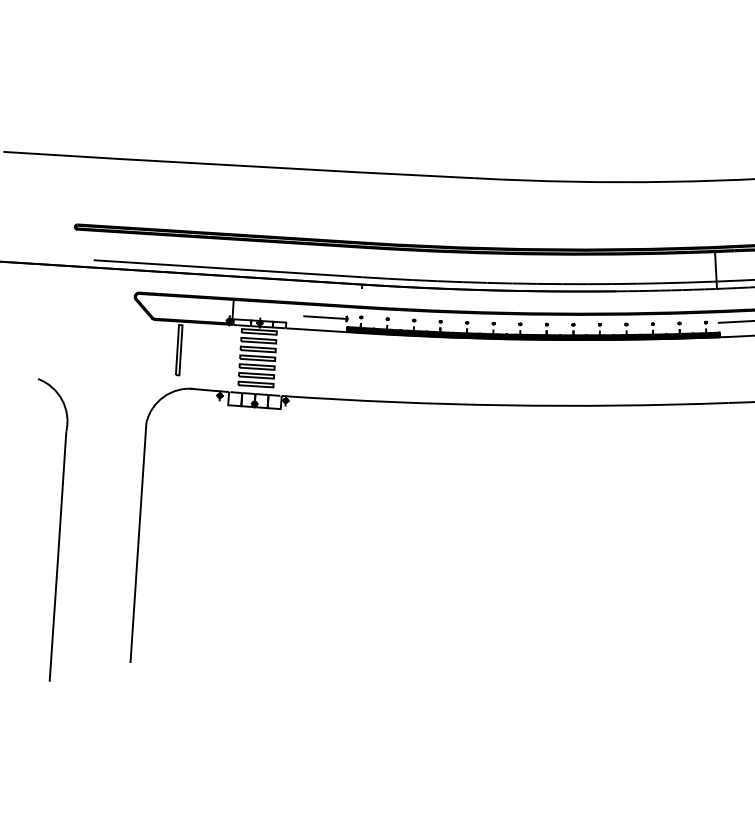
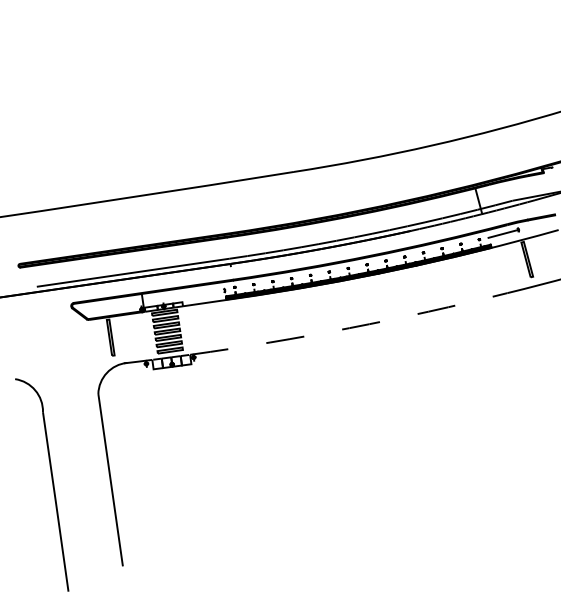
line: (325, 317) -> (209, 292), removed
arc: (504, 405) -> (349, 328), solid -> dashed

